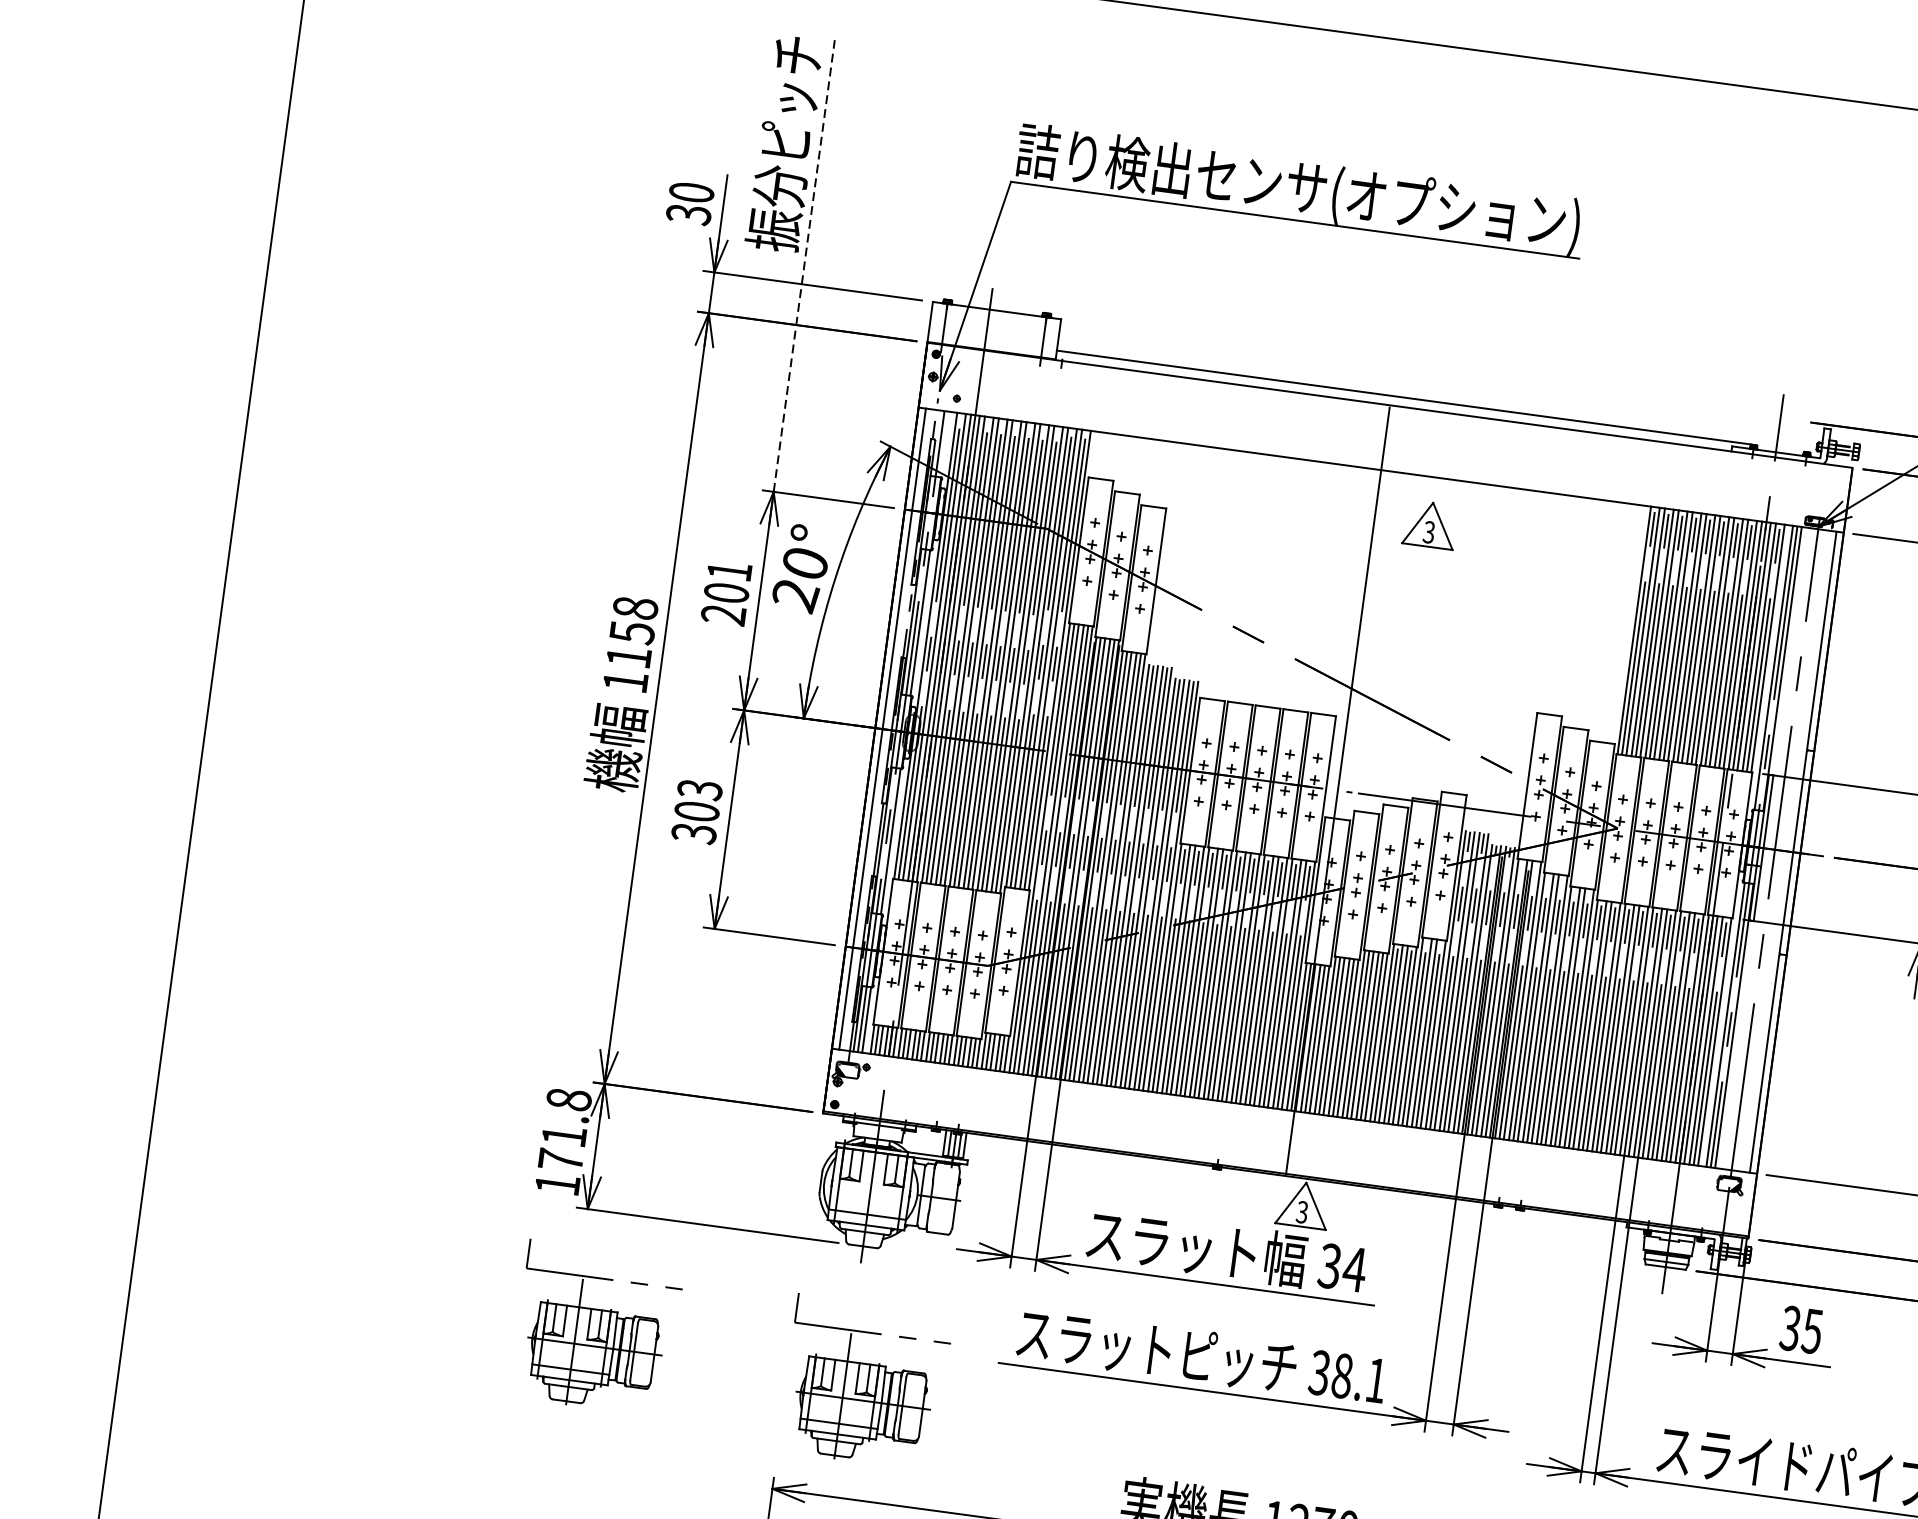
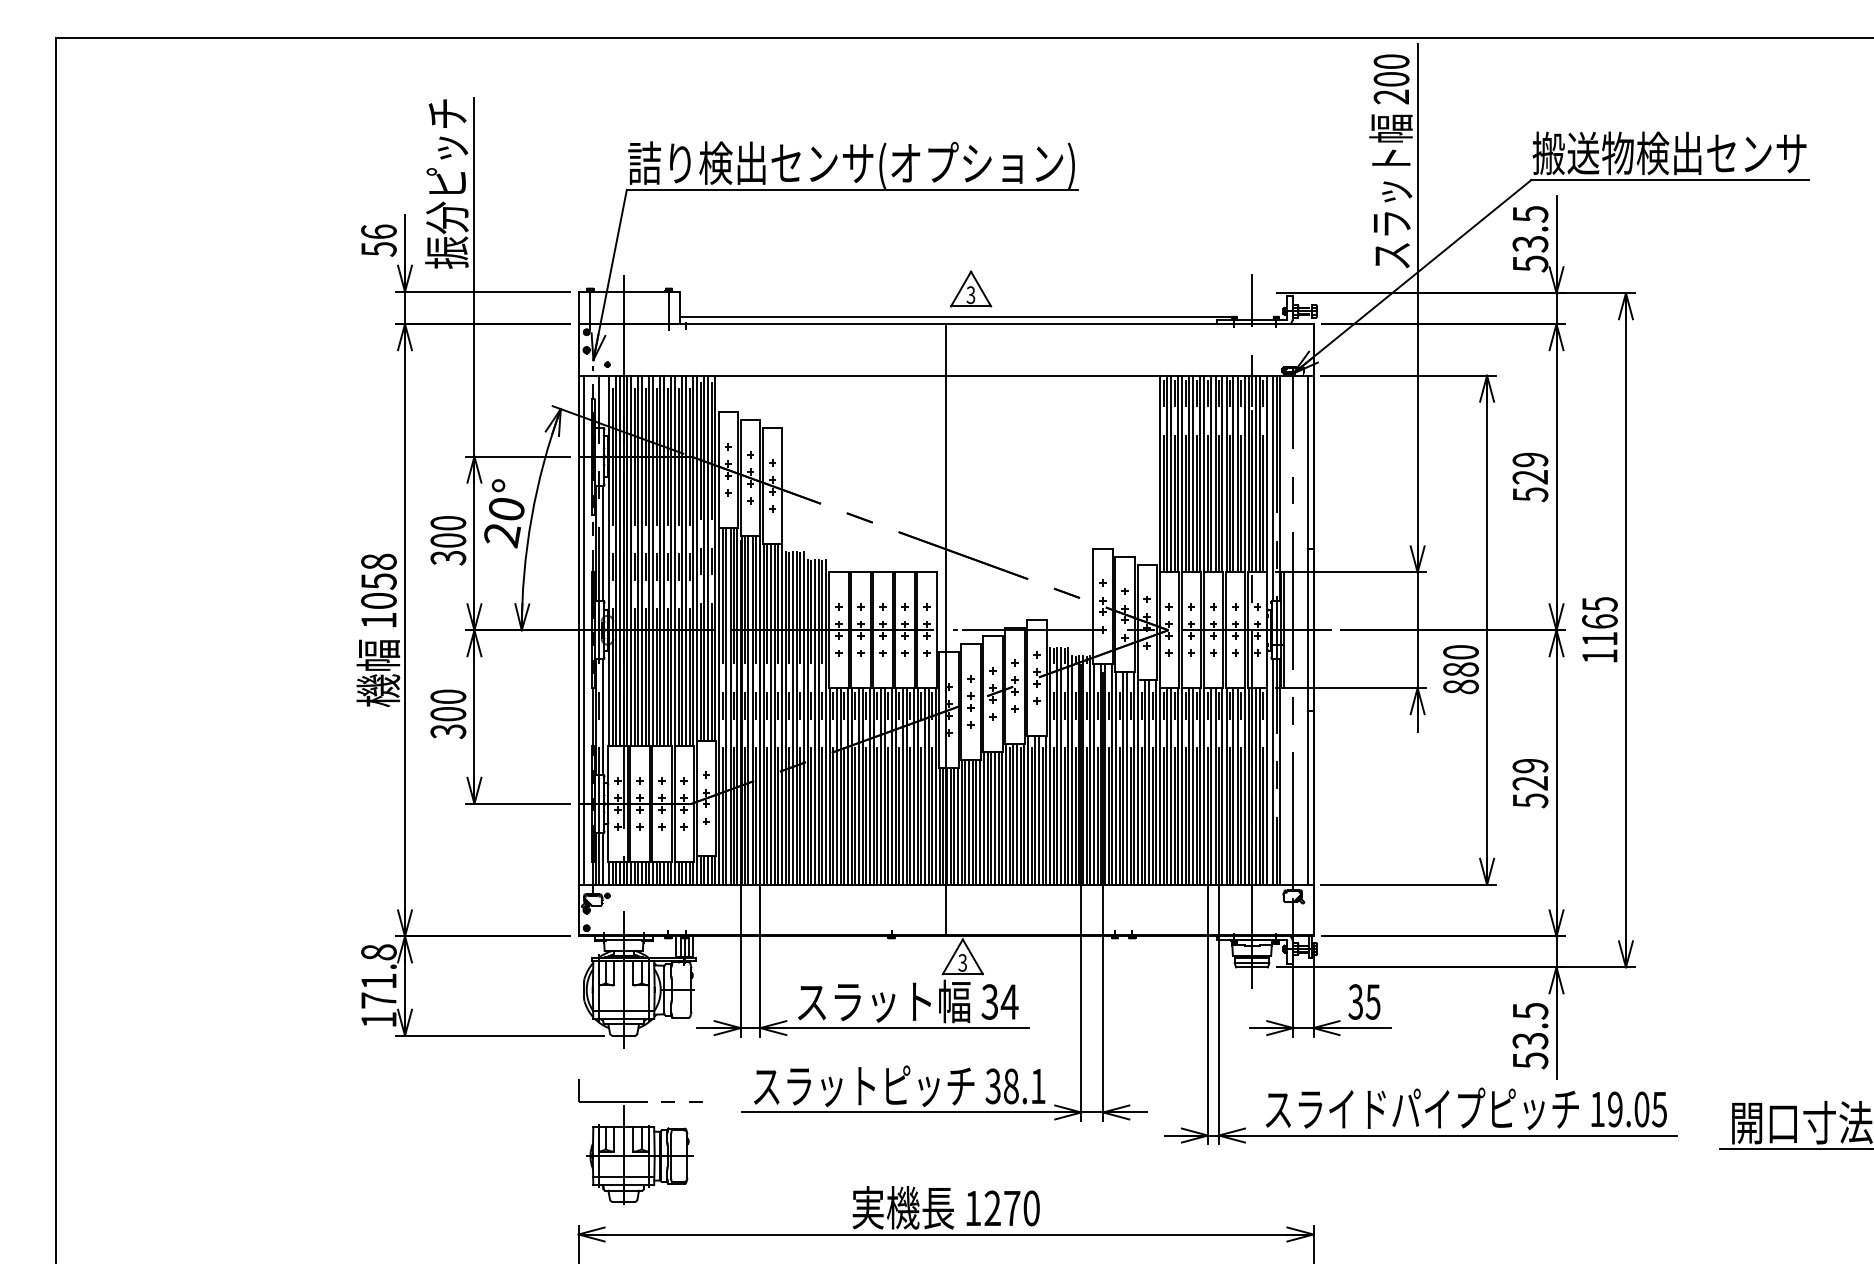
text: (689, 203) -> (378, 240), 30 -> 56
line: (804, 265) -> (474, 276), dashed -> solid
part: (1430, 524) -> (971, 288), moved
text: (726, 592) -> (448, 540), 201 -> 300
text: (628, 656) -> (378, 600), 1158 -> 1058
text: (700, 789) -> (448, 696), 303 -> 300
part: (597, 1328) -> (425, 1127), removed

